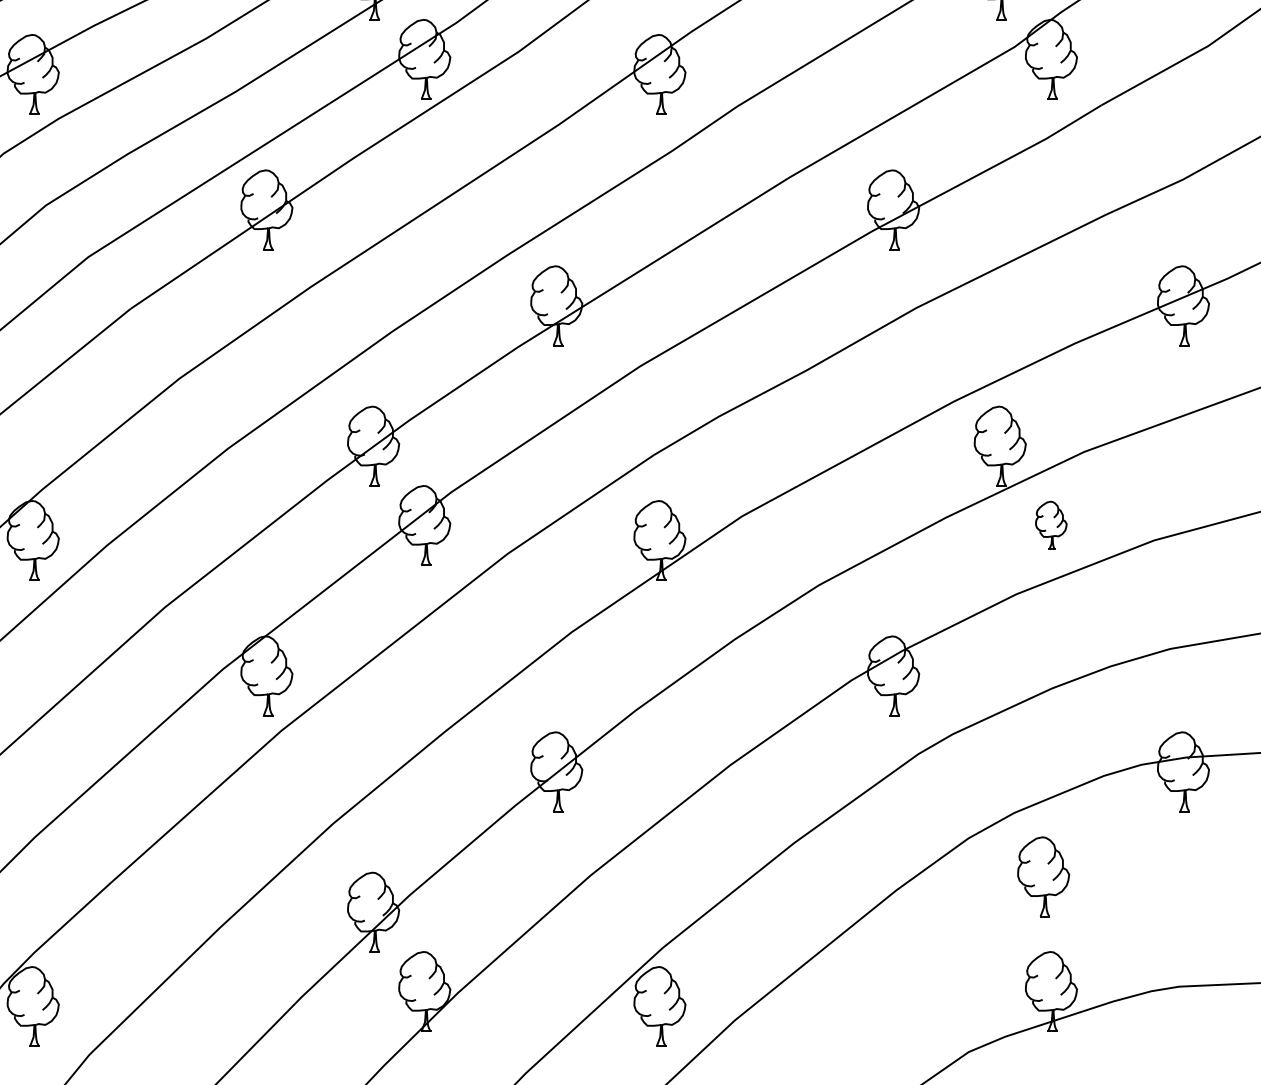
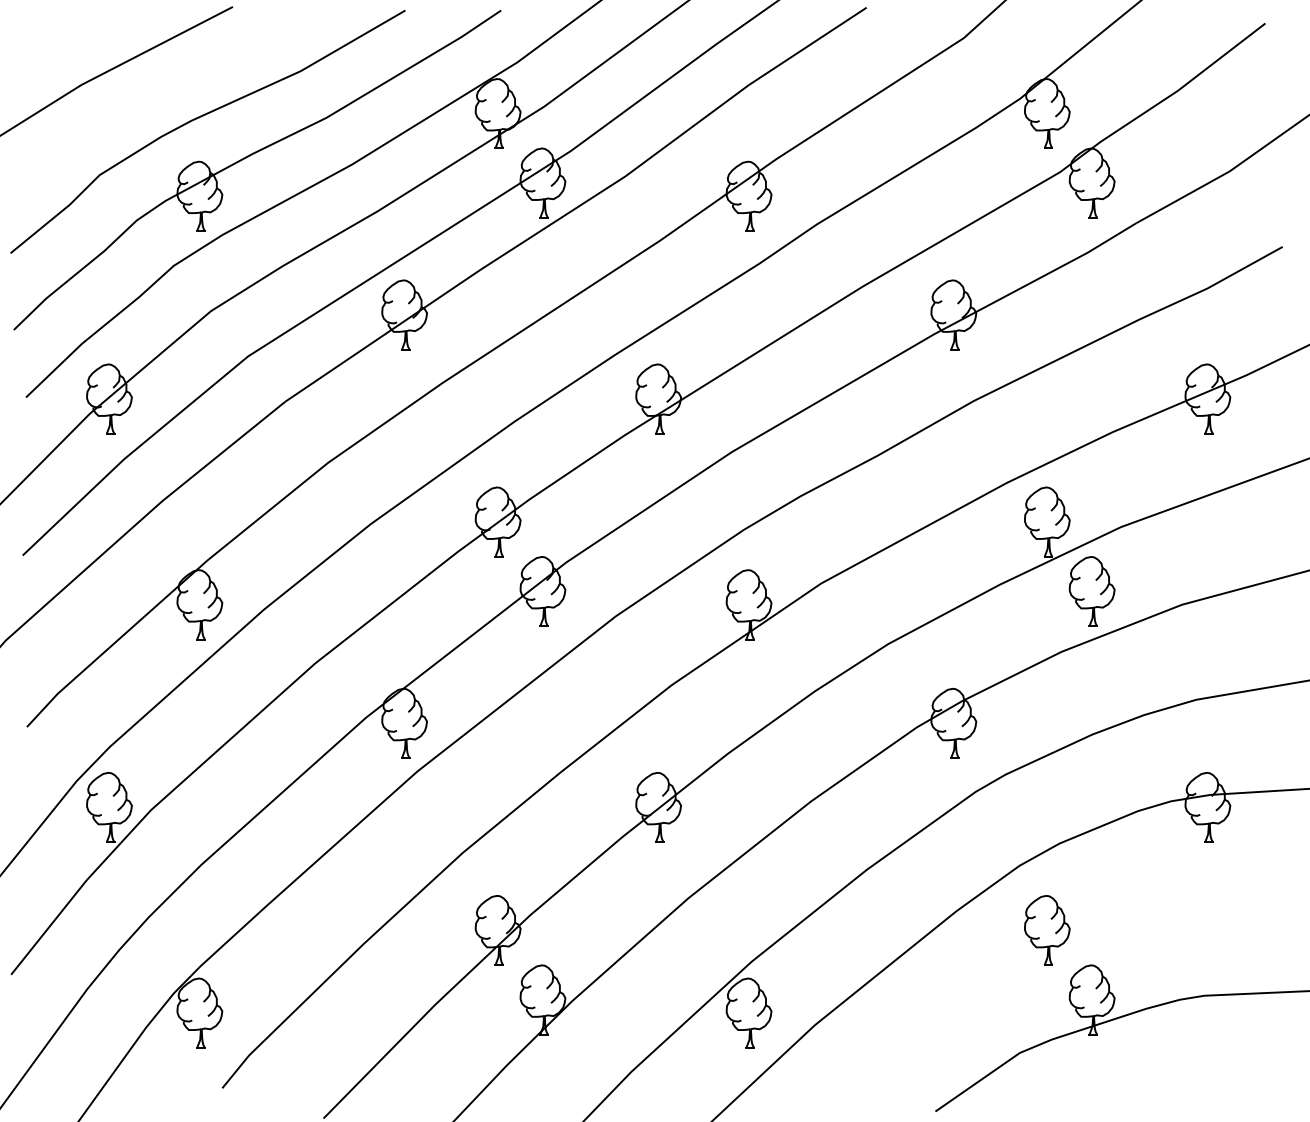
part: (1050, 525) -> (1091, 591), size x1.67
part: (1043, 876) -> (1047, 930), moved

